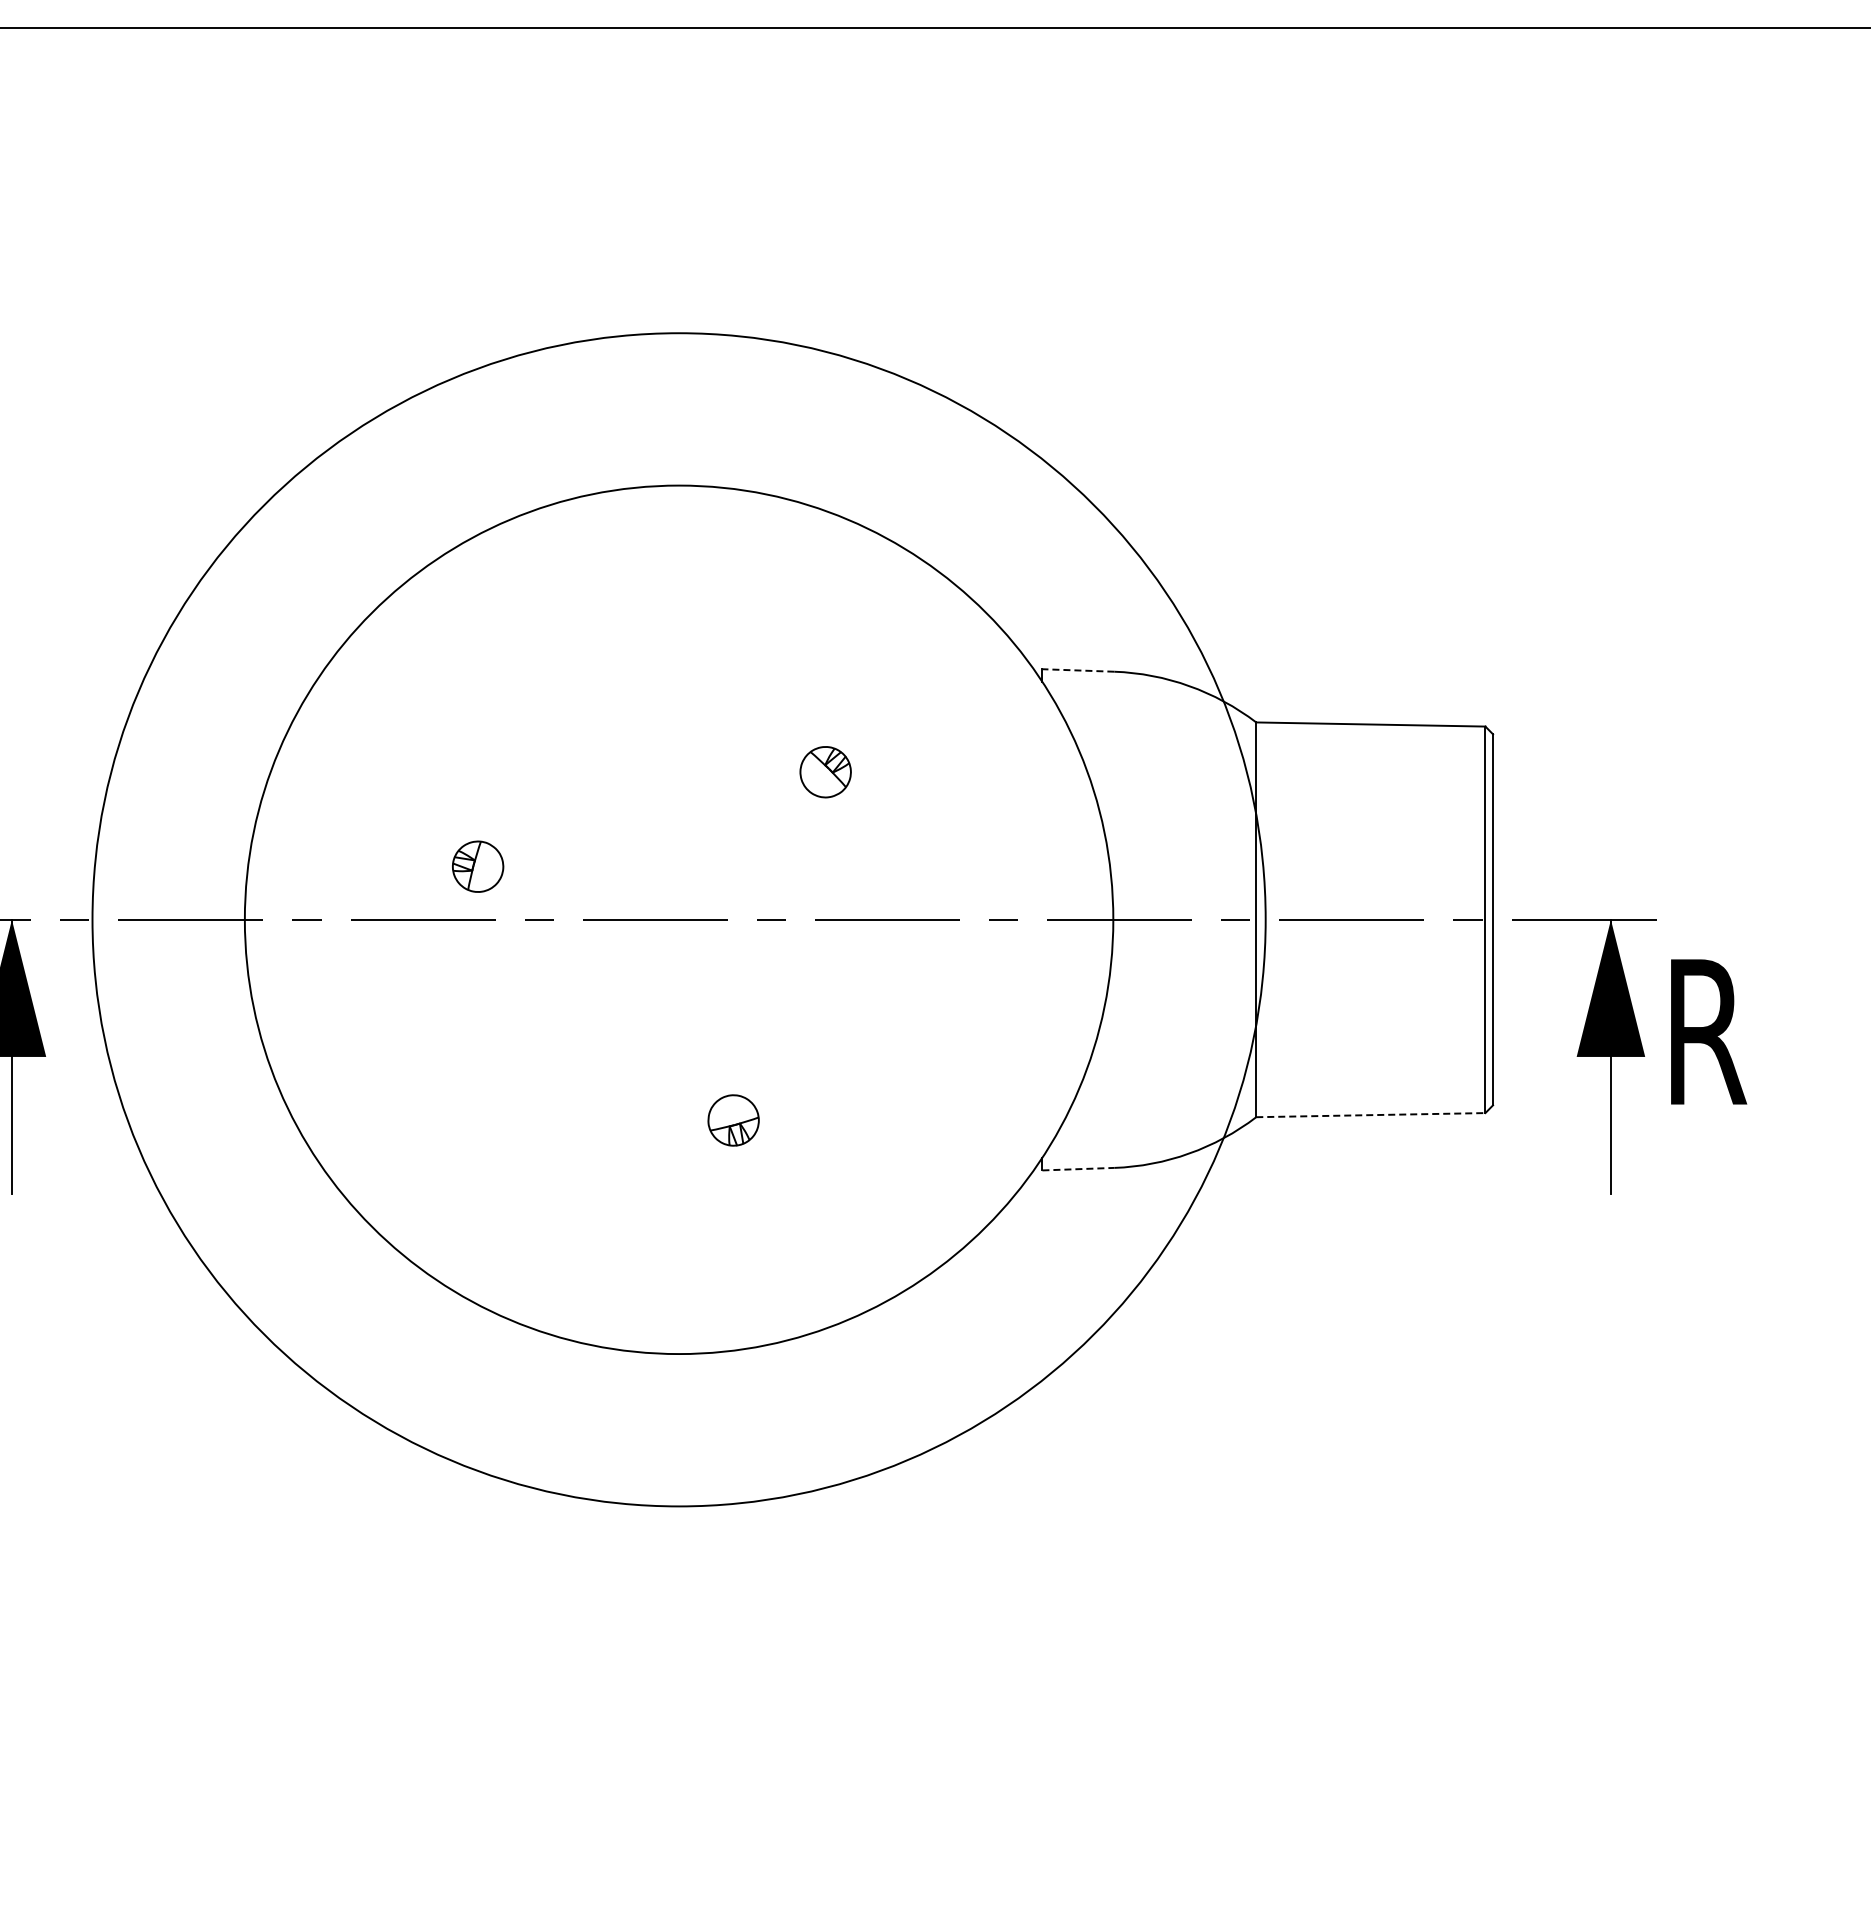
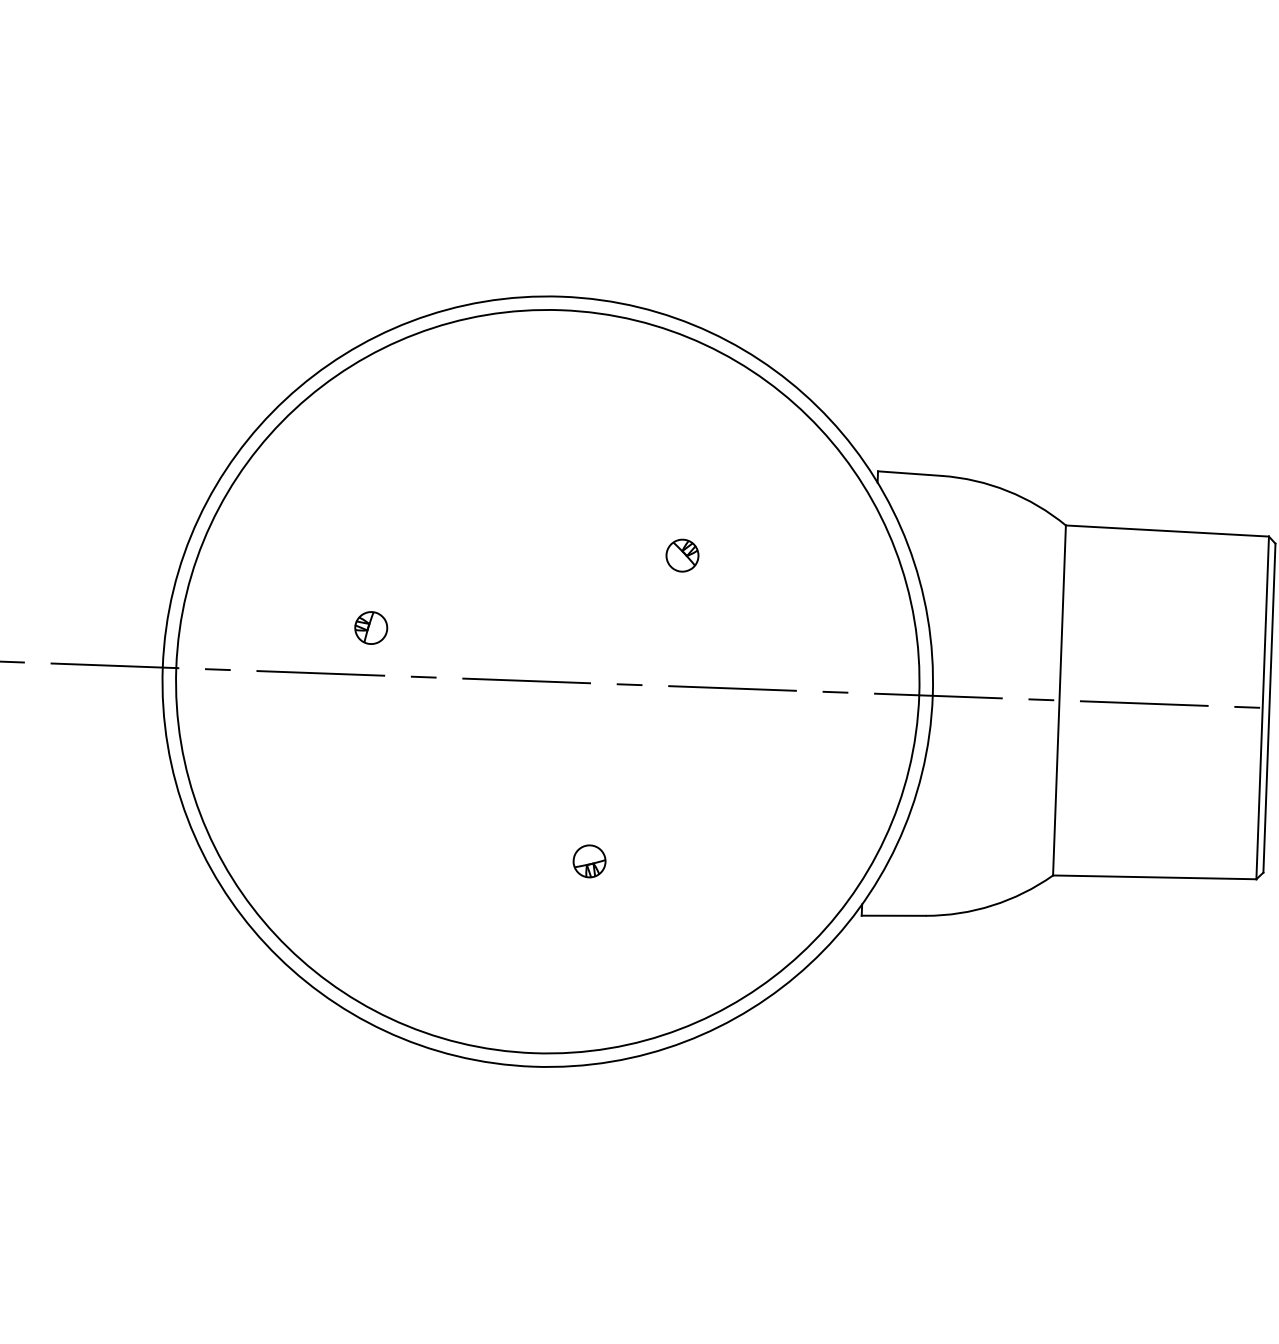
line: (1077, 670) -> (909, 473), dashed -> solid
part: (825, 772) -> (682, 555), size x0.71
part: (477, 866) -> (370, 627), size x0.71
circle: (679, 919) -> (548, 681), size x0.71
line: (1370, 1115) -> (1154, 877), dashed -> solid
part: (733, 1120) -> (589, 861), size x0.71
line: (1078, 1169) -> (893, 916), dashed -> solid

